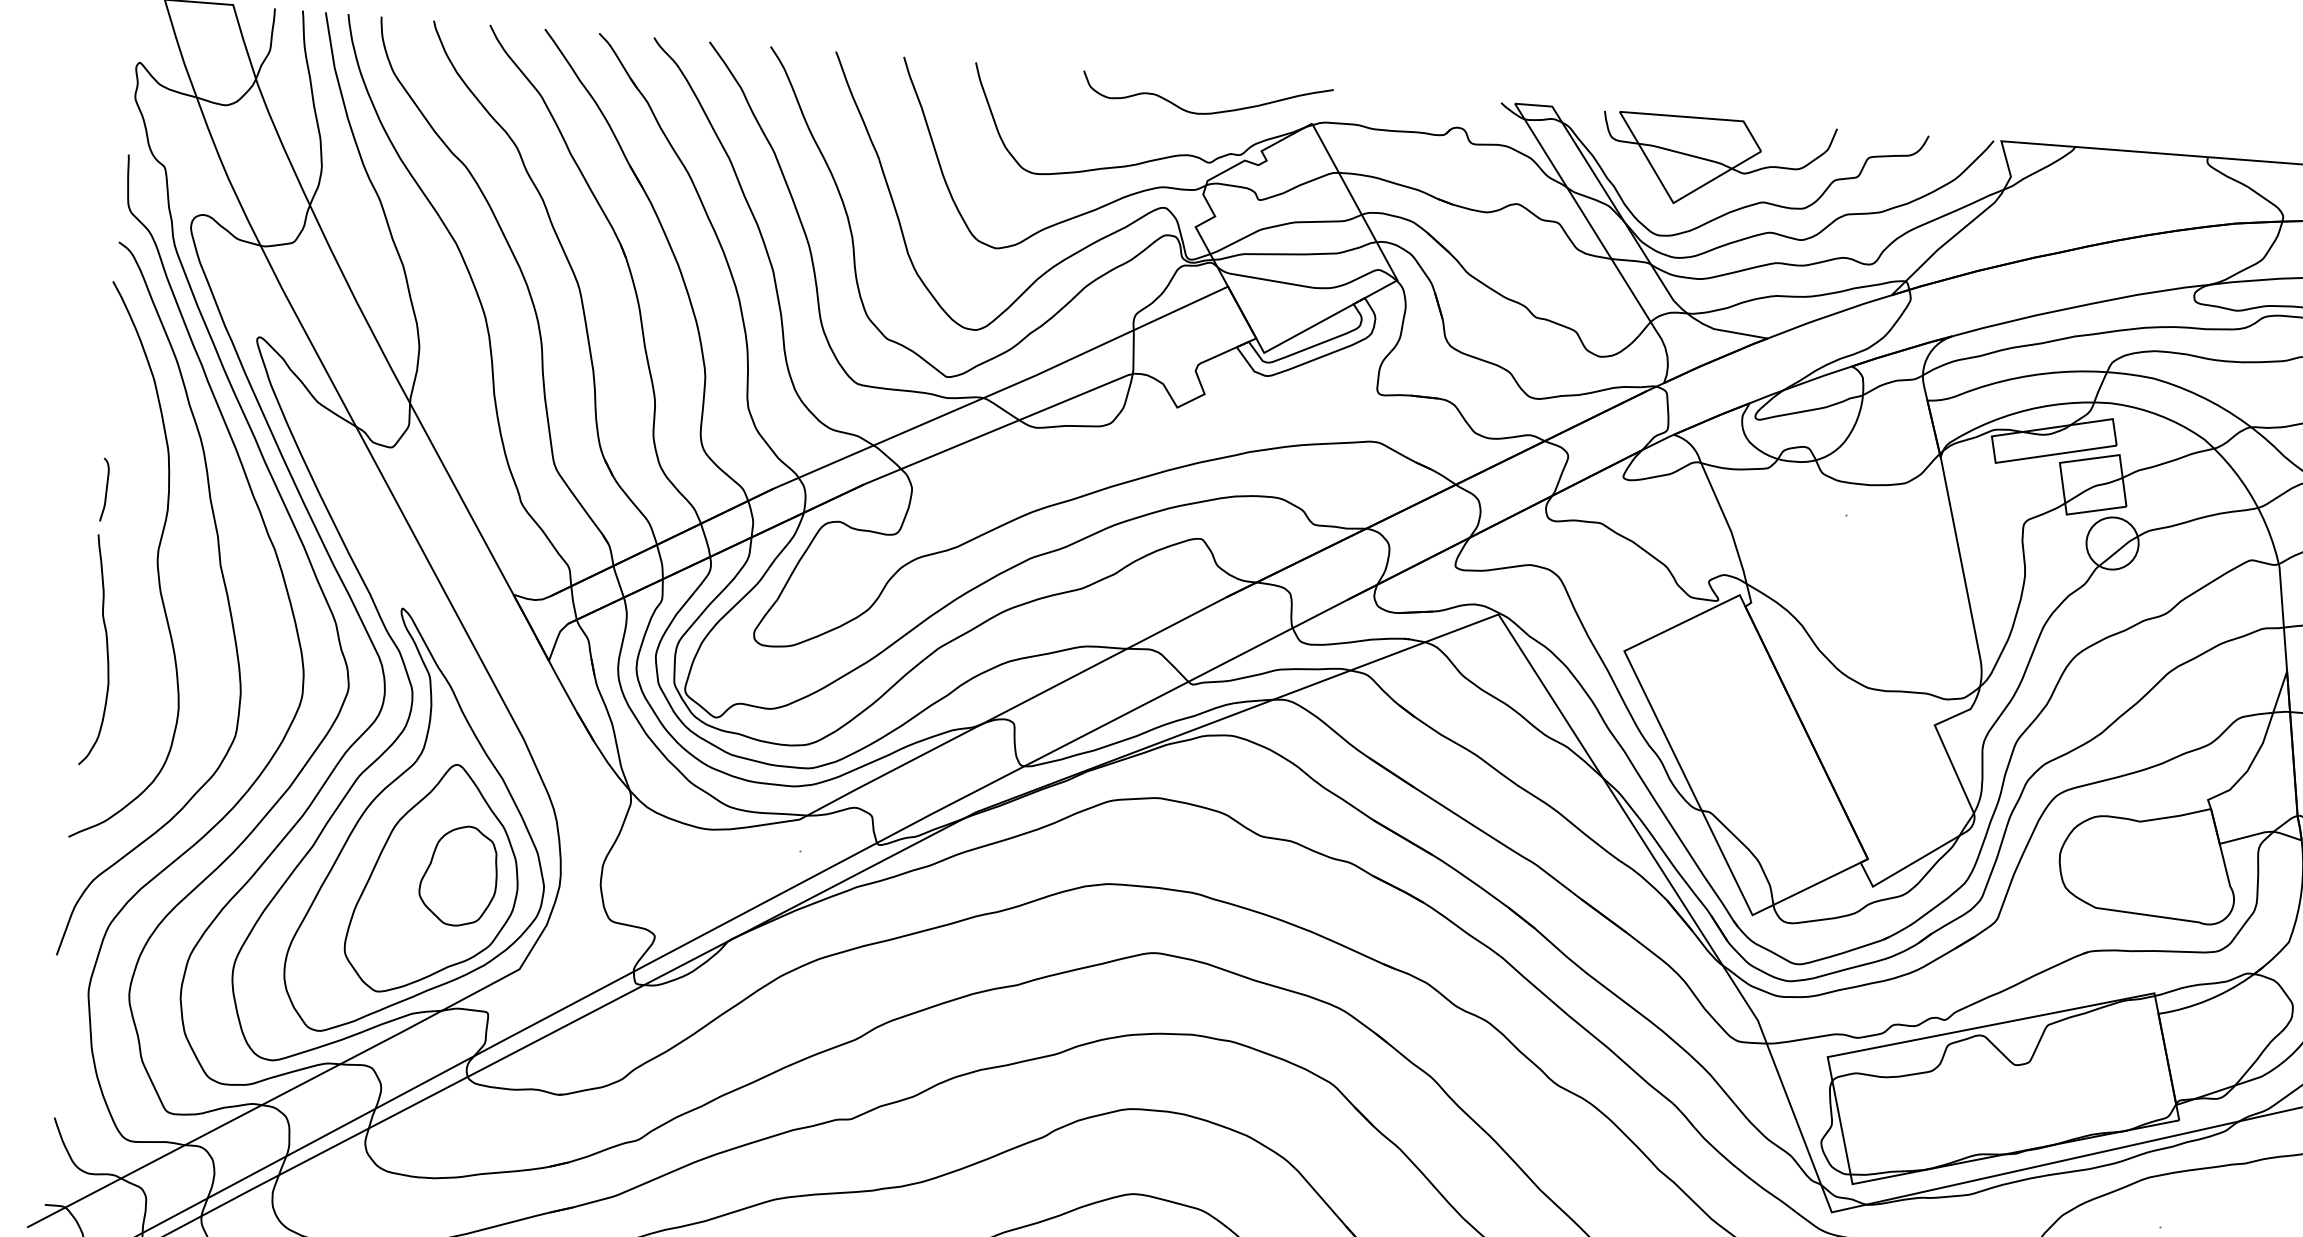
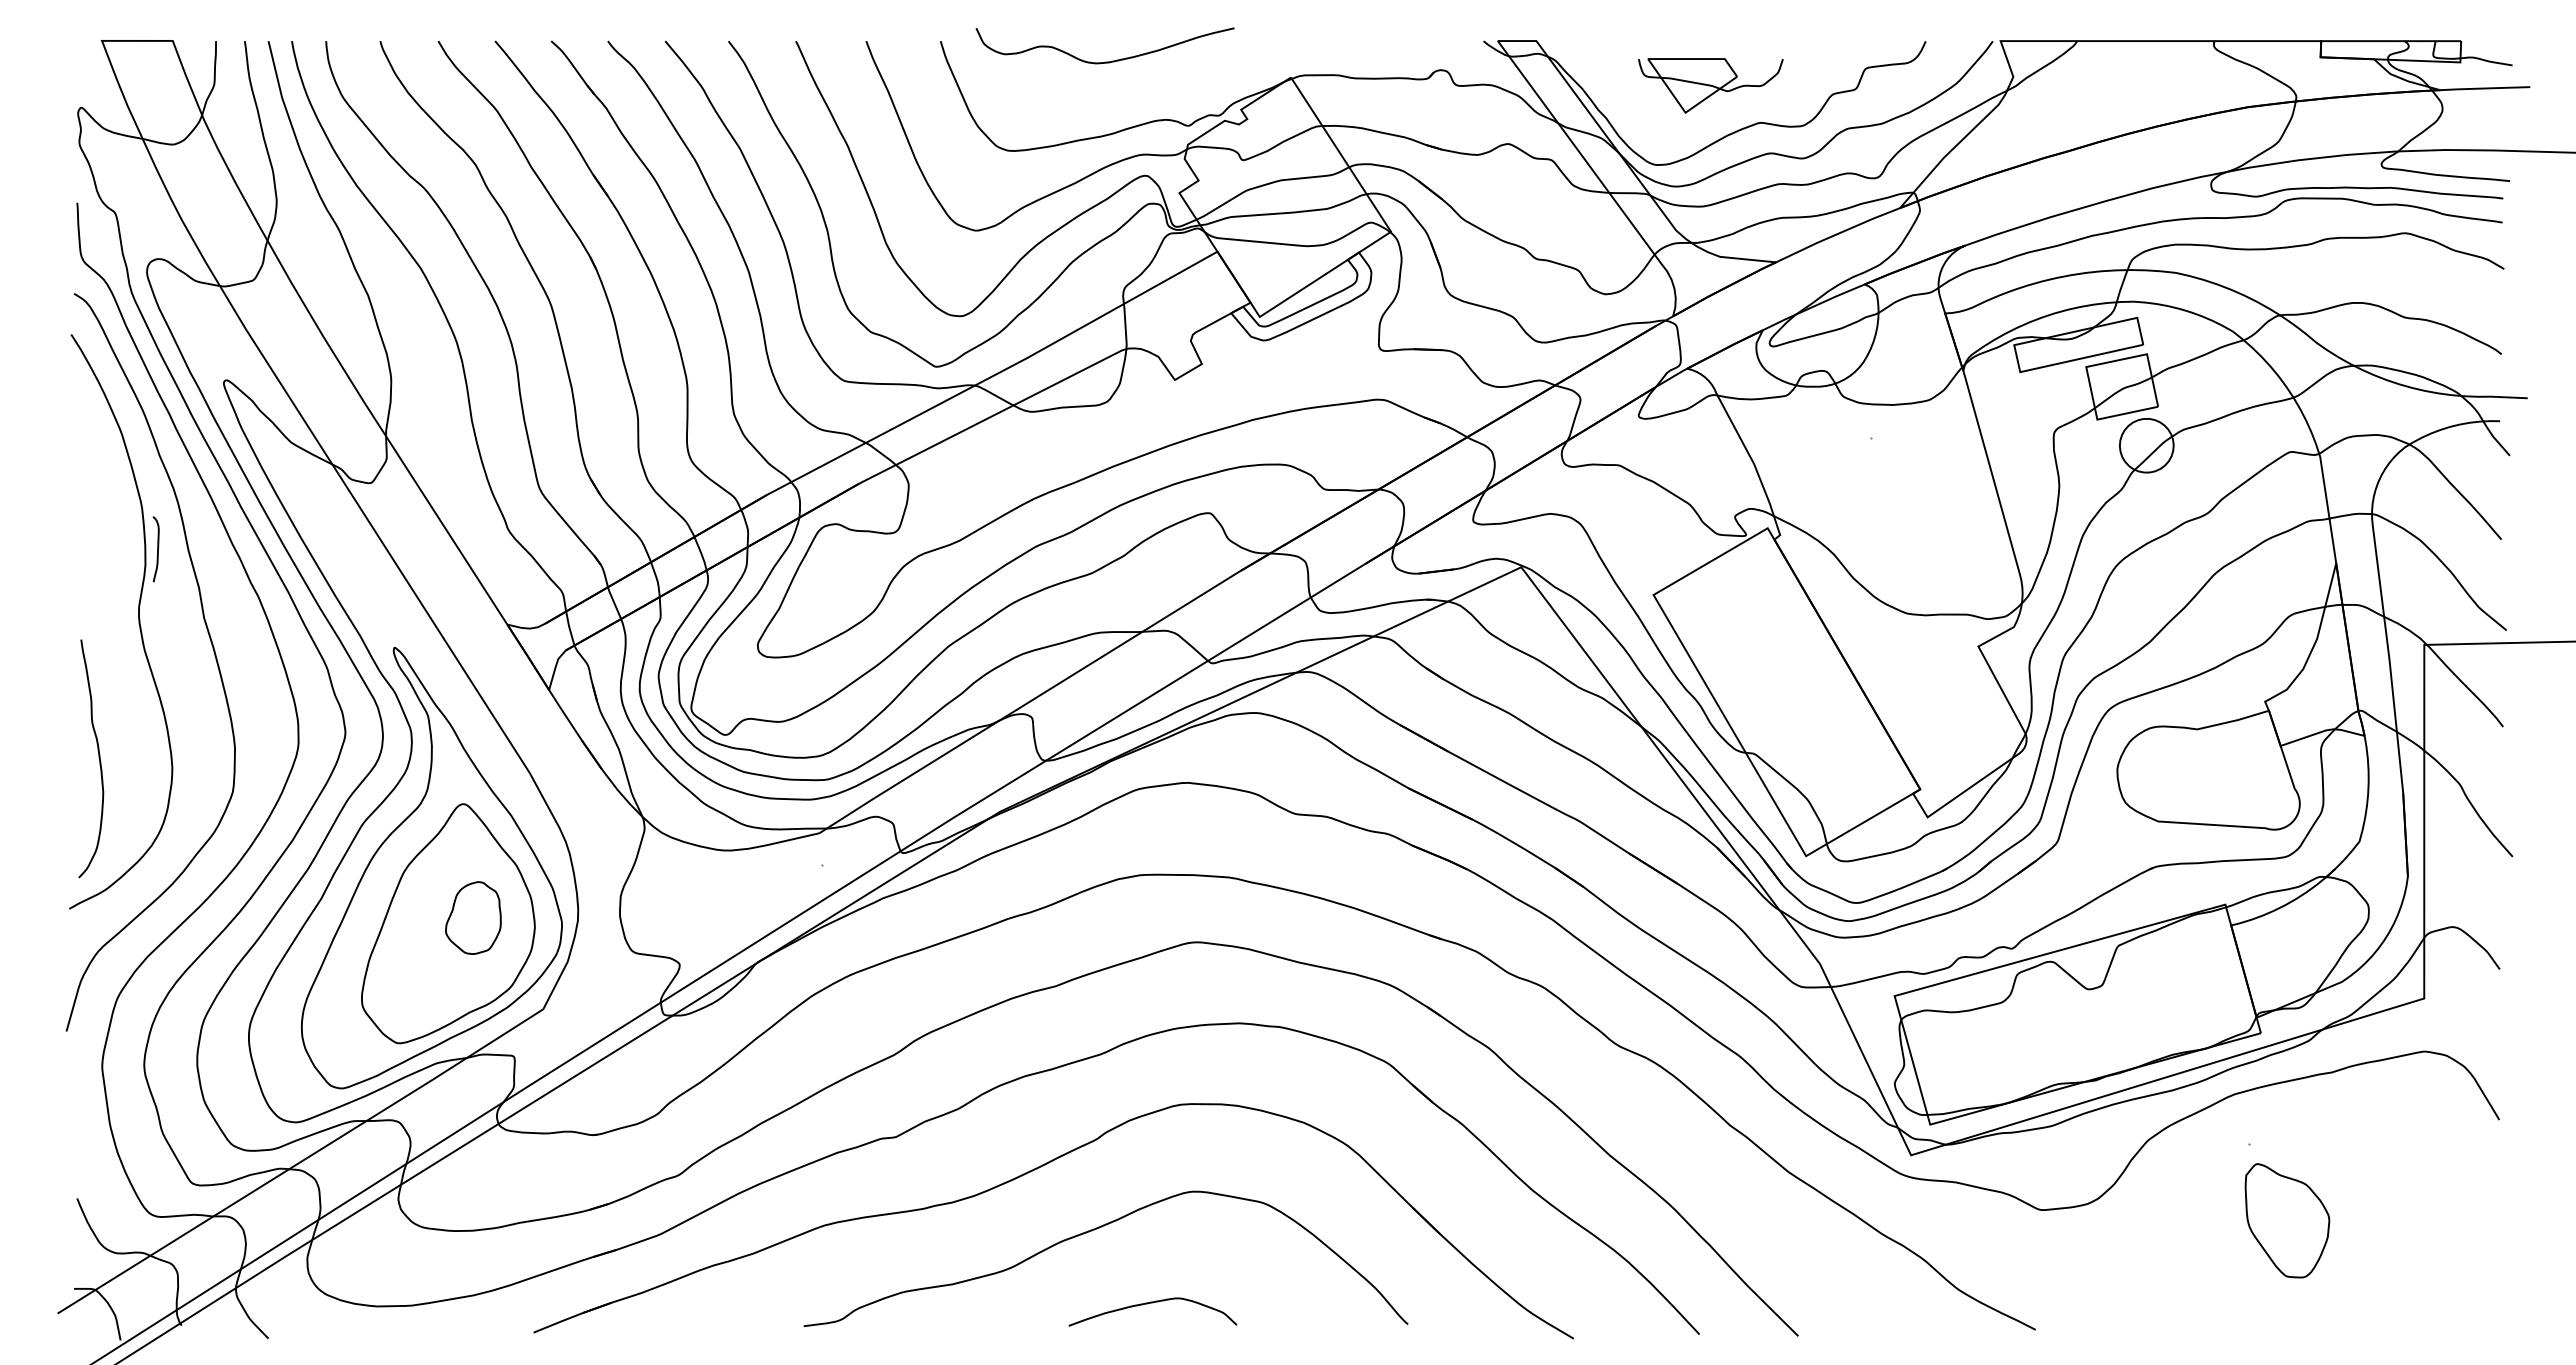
curve: (1206, 112) -> (1105, 61), moved
part: (1717, 162) -> (1710, 85), size x0.6
curve: (106, 490) -> (157, 549), moved
curve: (106, 650) -> (98, 758), moved
part: (458, 875) -> (473, 917), size x0.7

